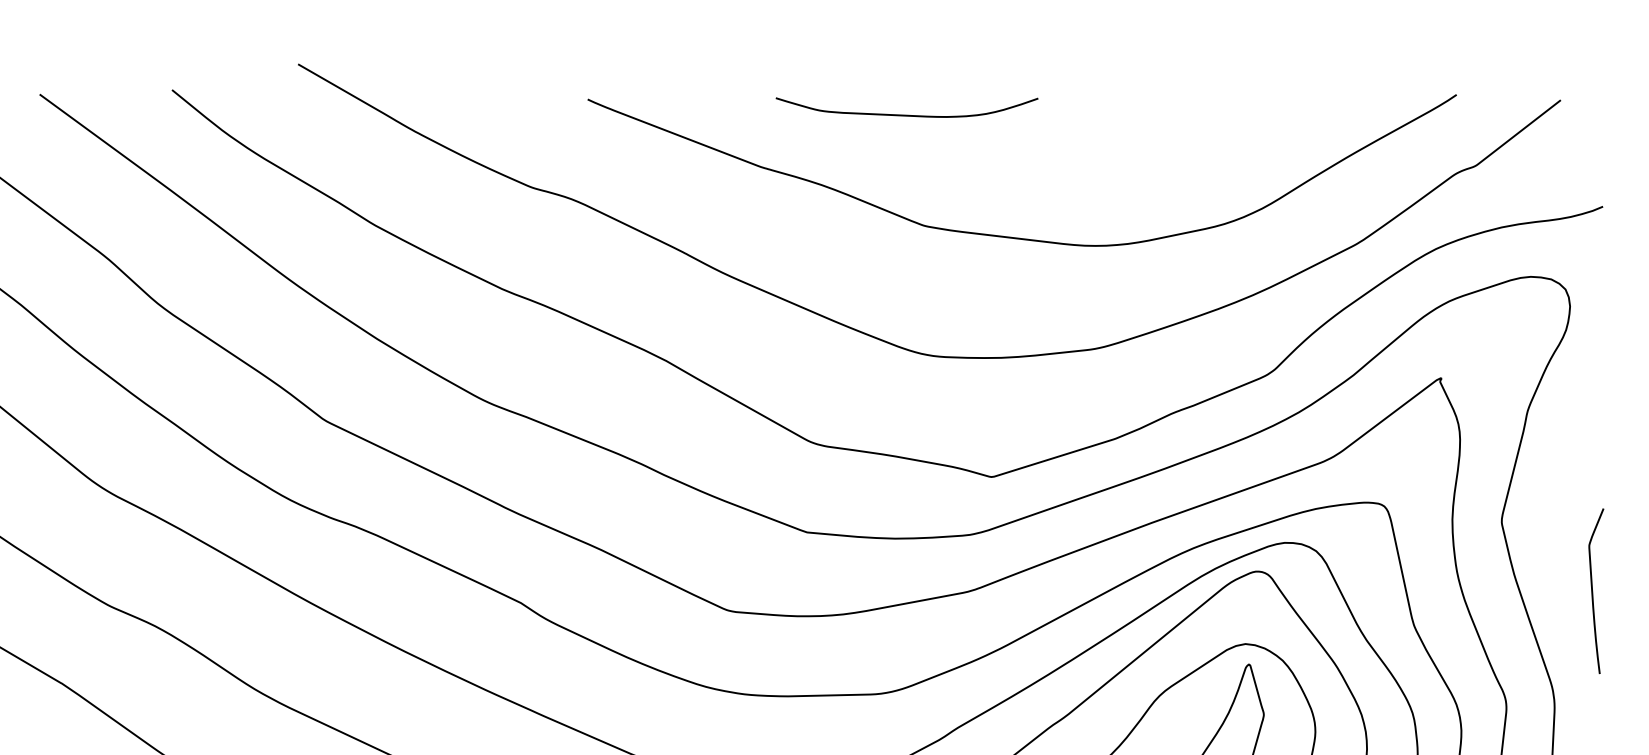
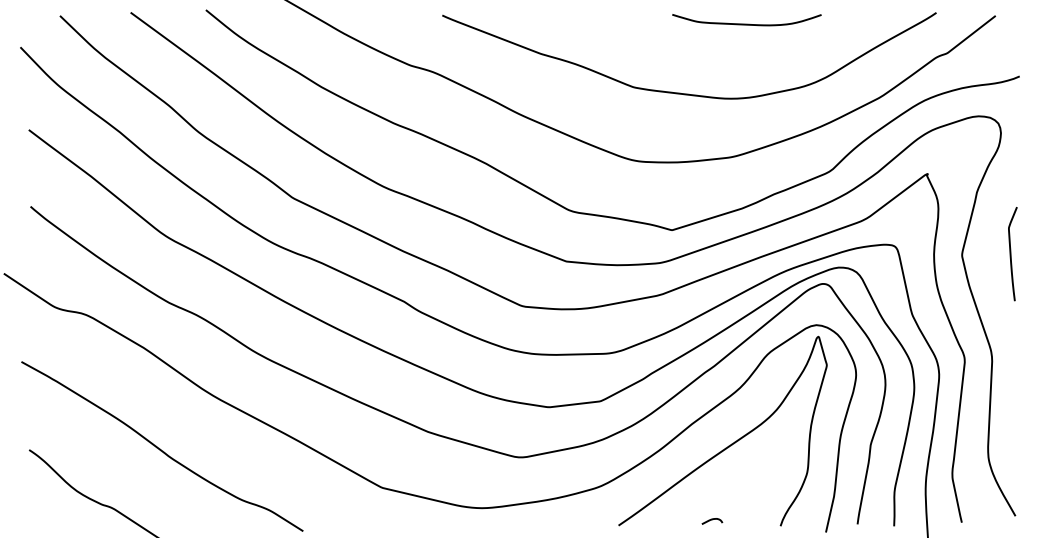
curve: (906, 113) -> (746, 23), moved
curve: (1593, 591) -> (1011, 254), moved

